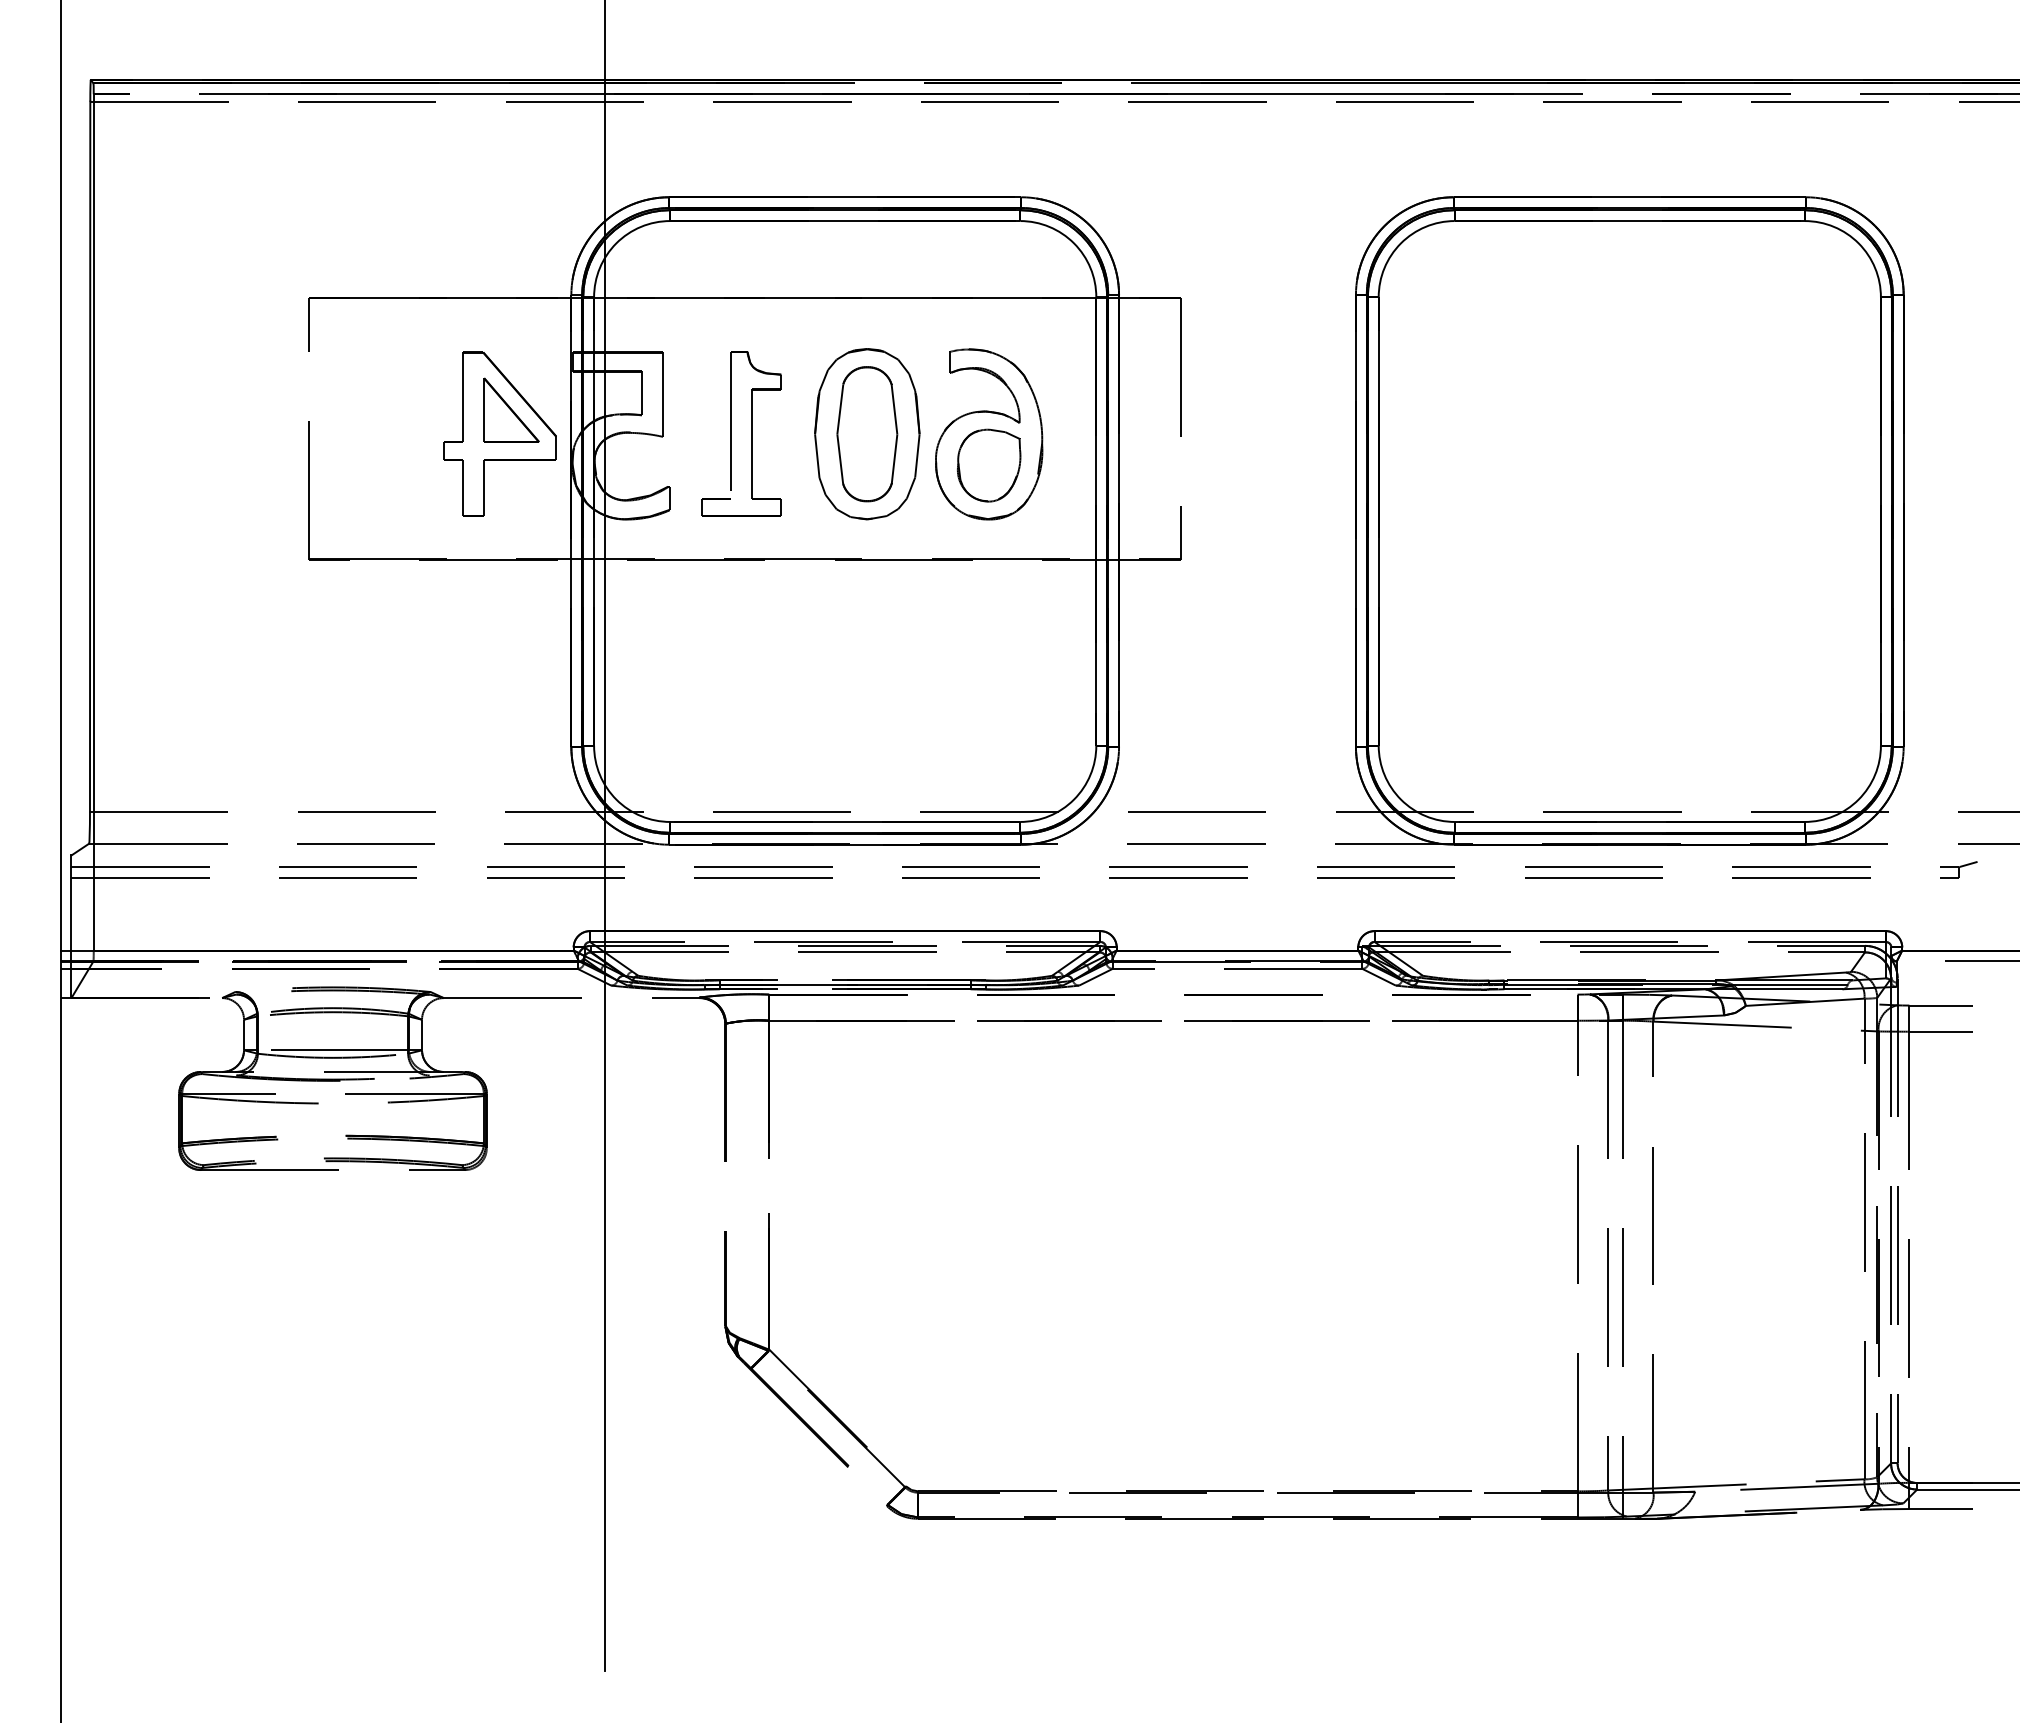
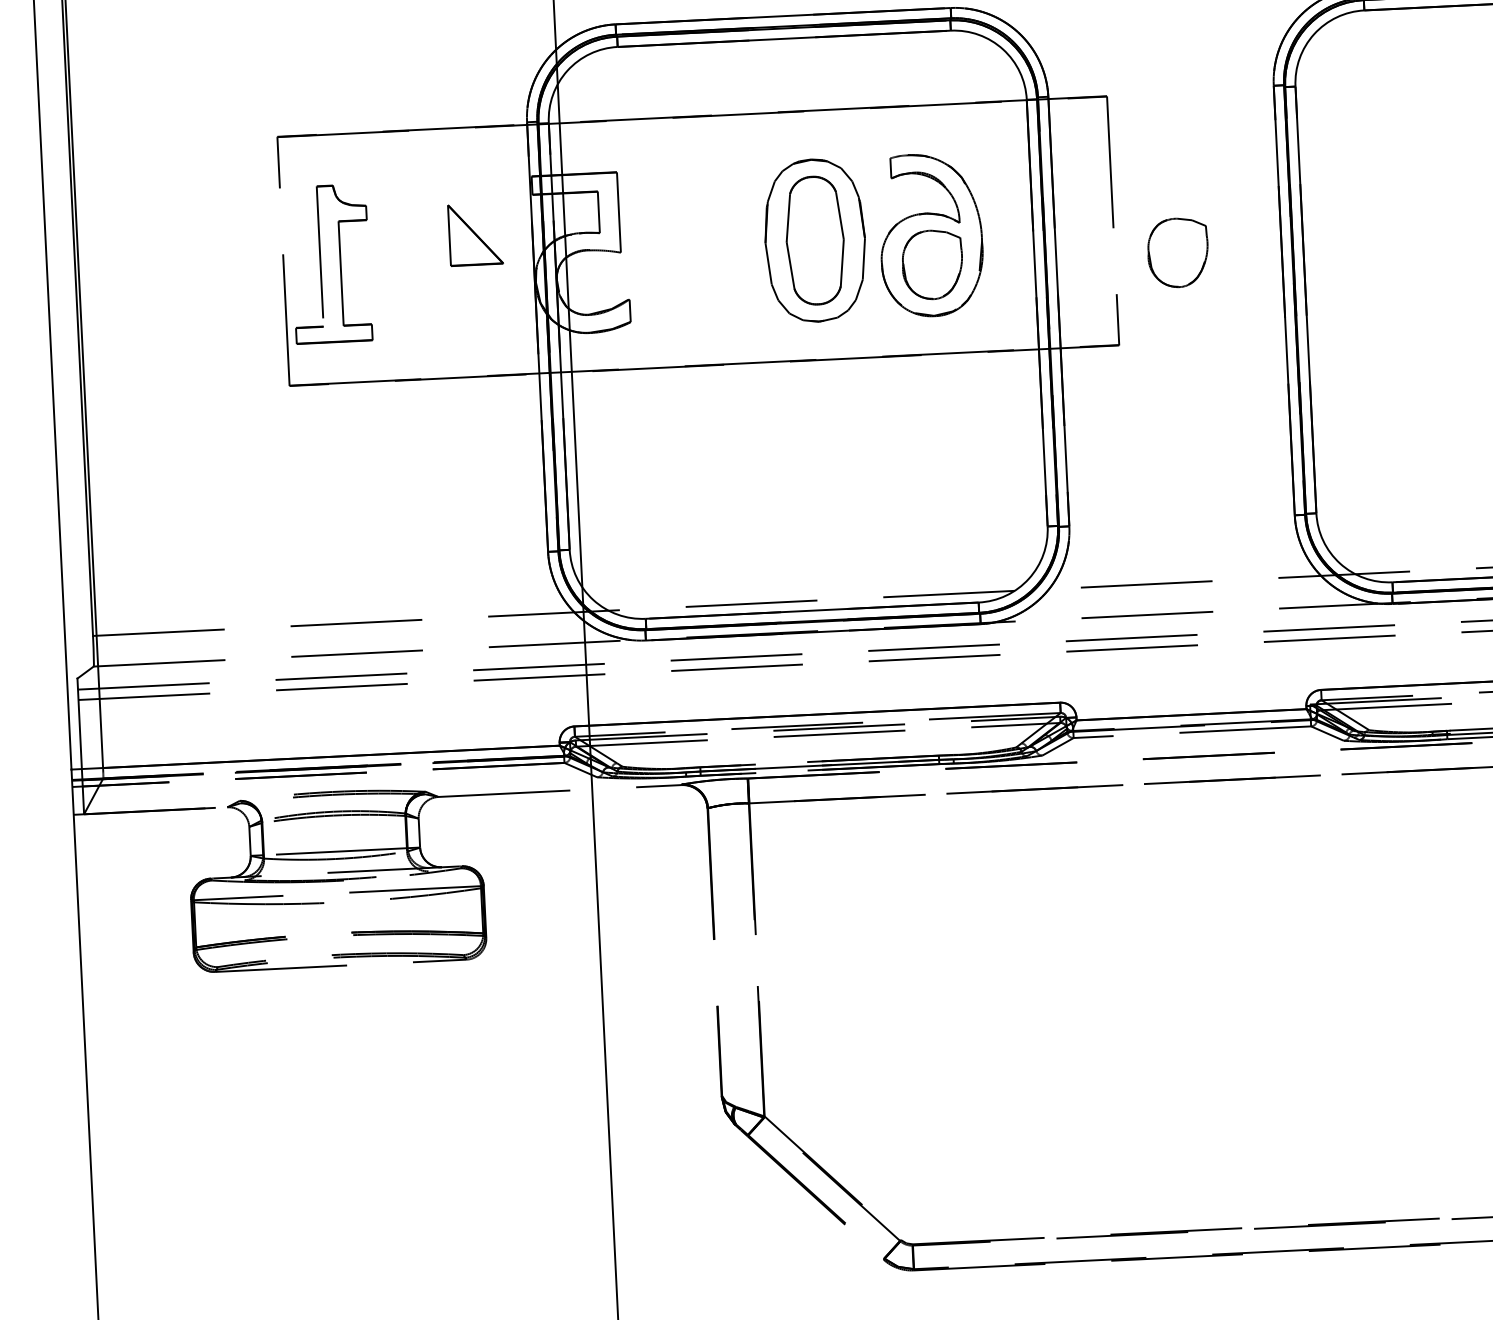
part: (499, 433) -> (465, 257), removed
part: (731, 433) -> (321, 264), moved
part: (1247, 465) -> (1178, 252), added

